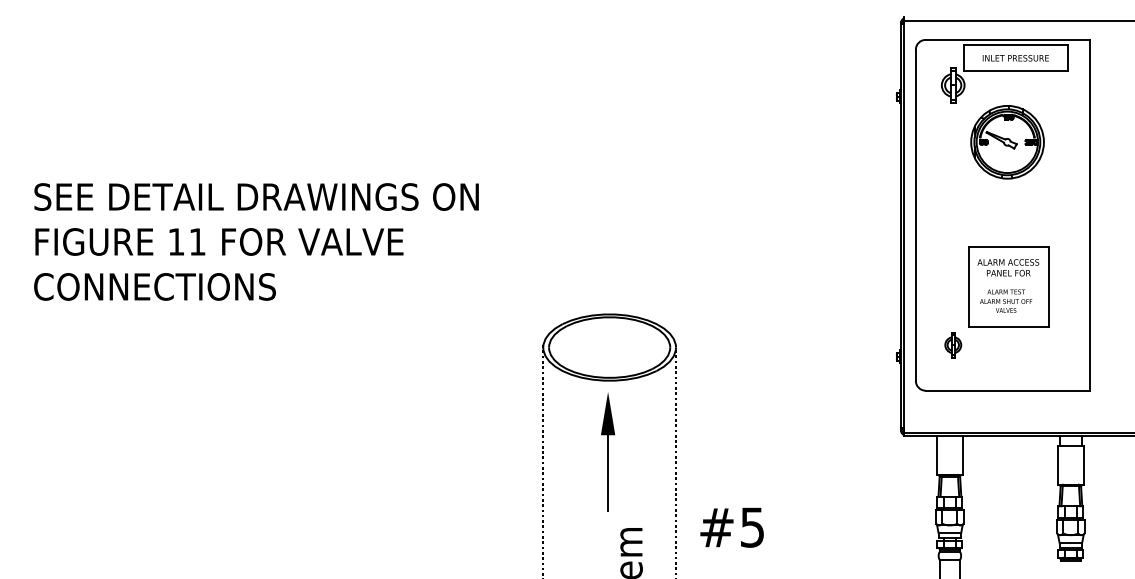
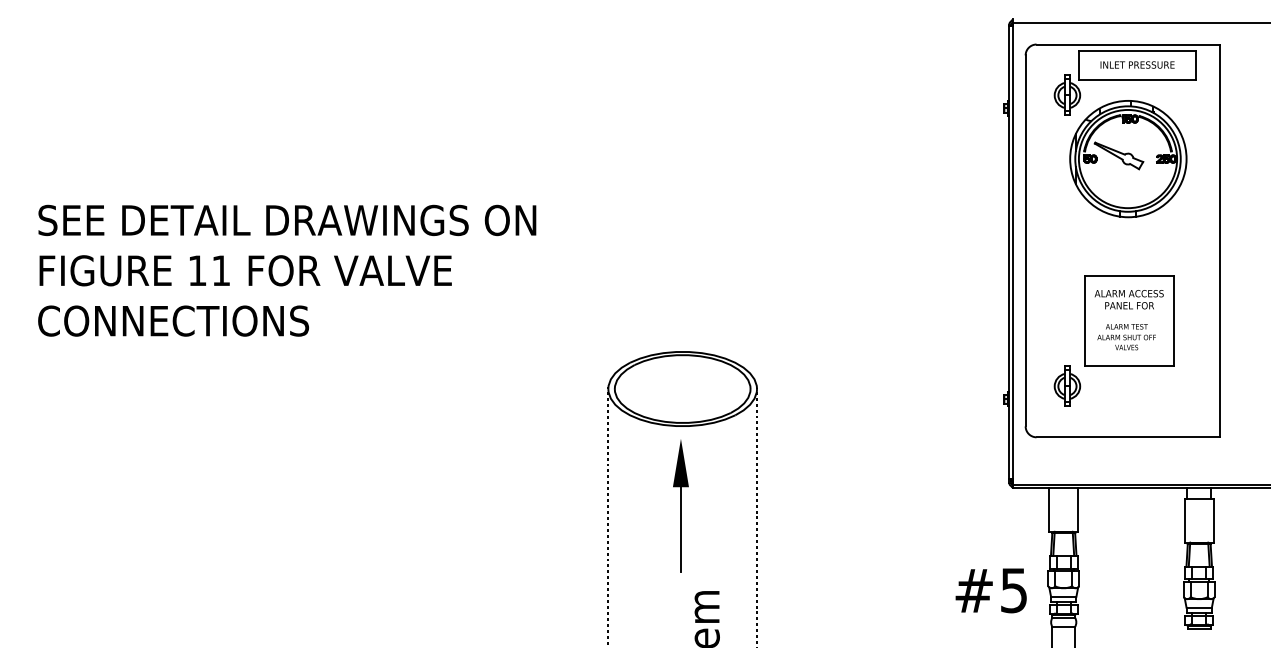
part: (1007, 142) -> (1128, 159), size x1.43
part: (953, 344) -> (1067, 385), size x1.43
text: (731, 527) -> (990, 590), moved

